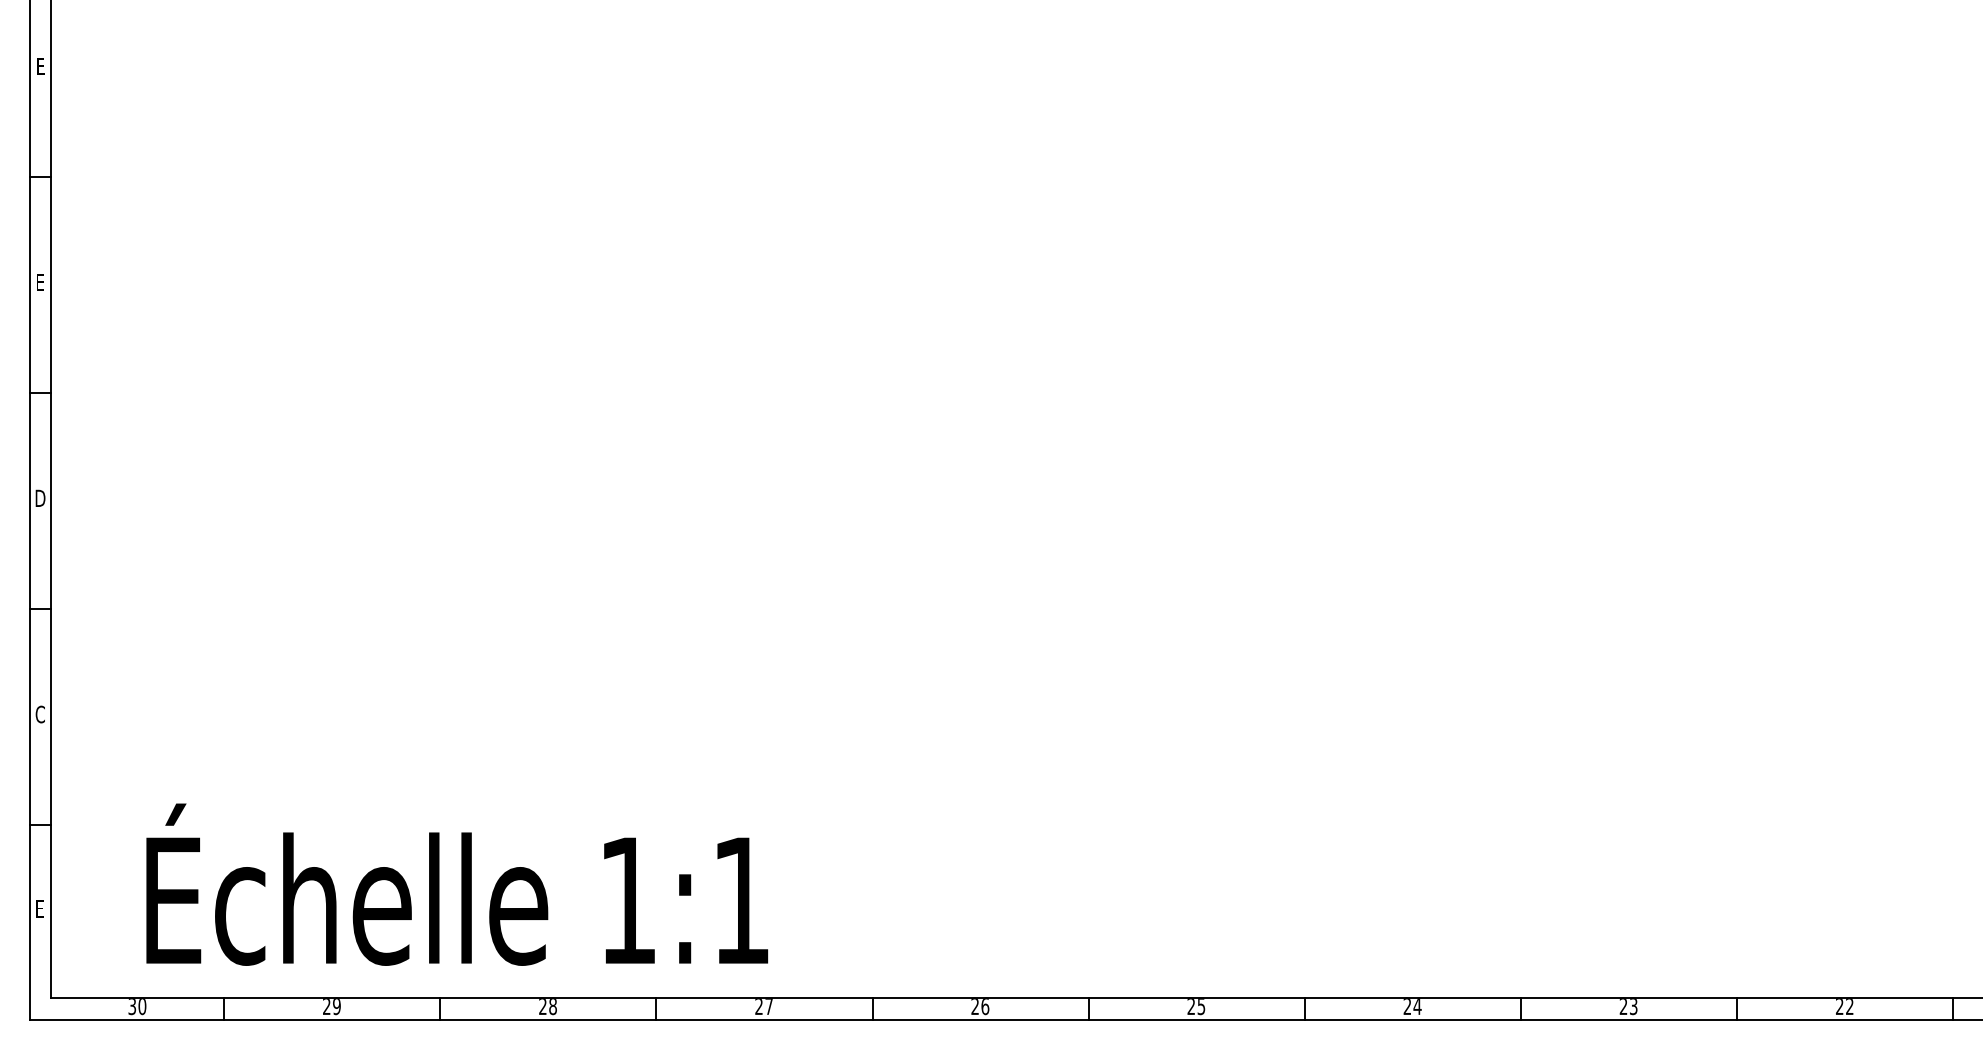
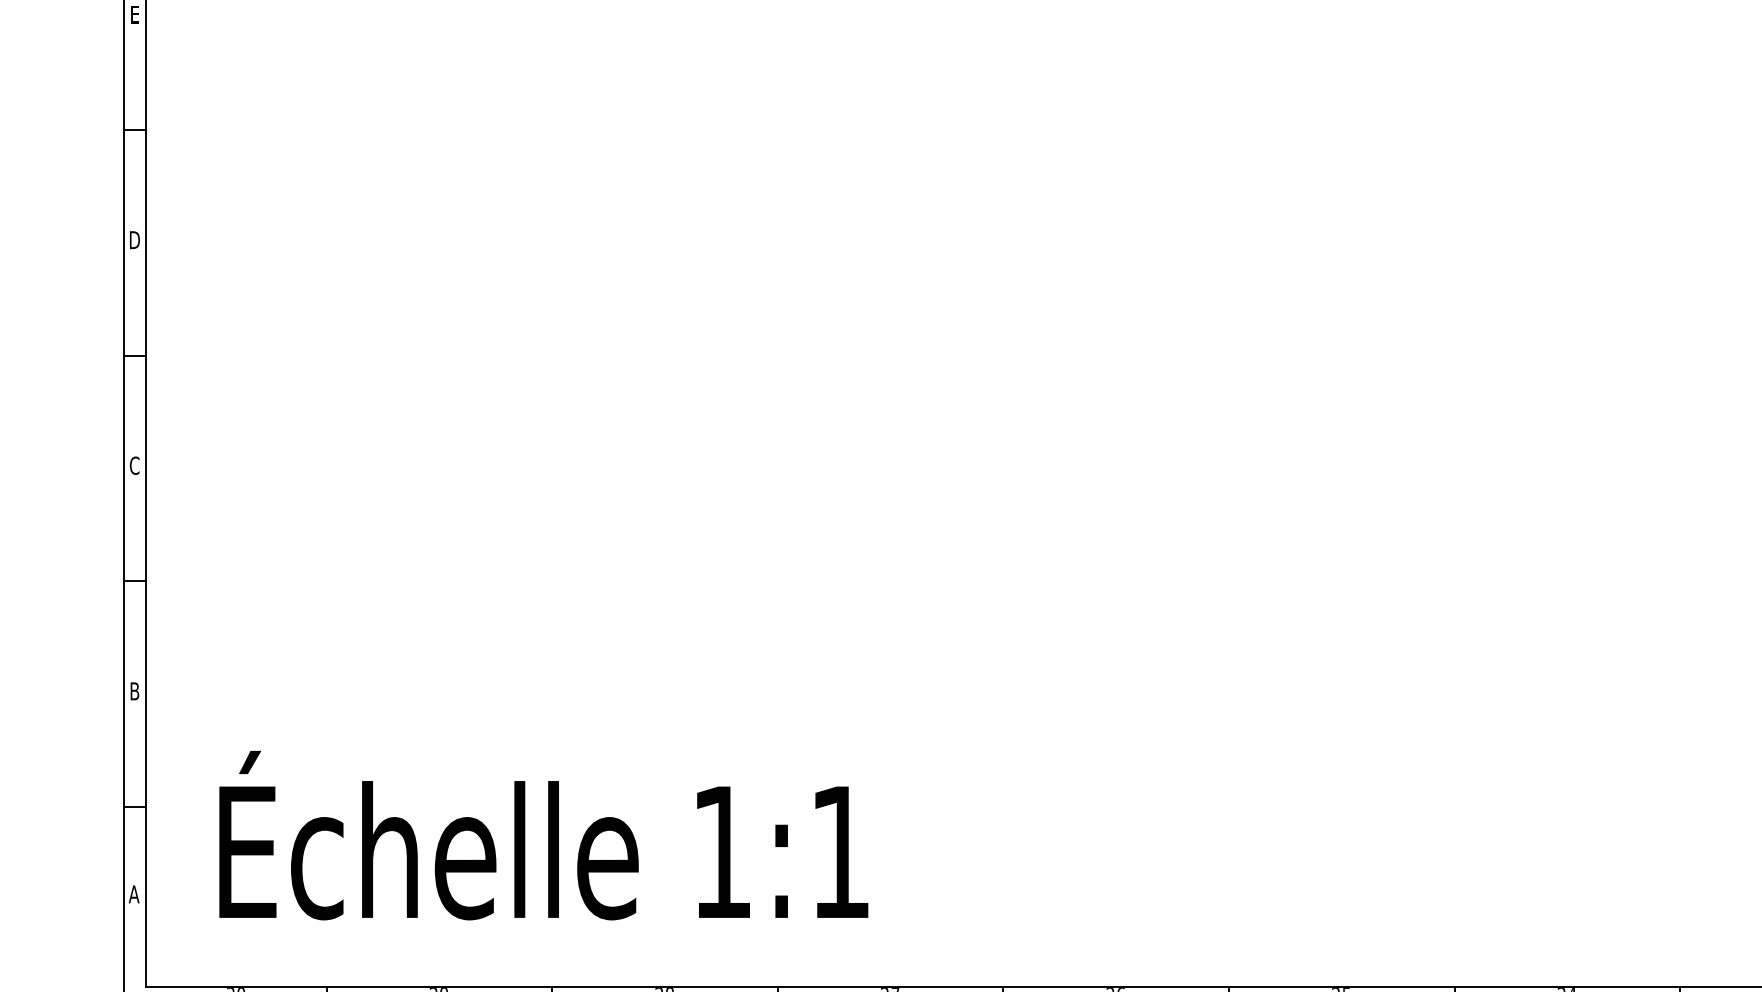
text: (40, 281) -> (134, 239), E -> D
text: (40, 498) -> (134, 465), D -> C
text: (39, 714) -> (133, 691), C -> B
text: (457, 884) -> (544, 835), moved
text: (39, 908) -> (133, 893), E -> A

